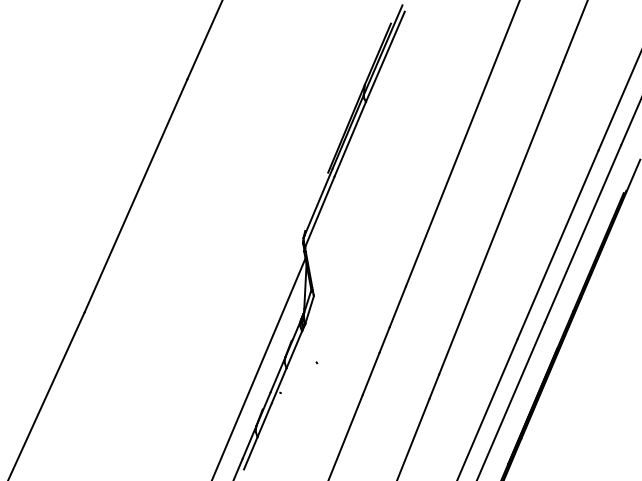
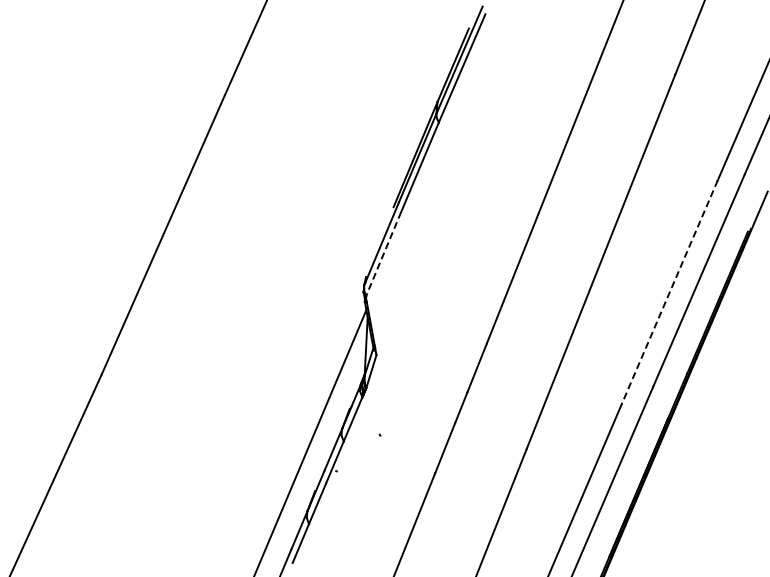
line: (319, 212) -> (383, 254), solid -> dashed
line: (558, 244) -> (669, 293), solid -> dashed

